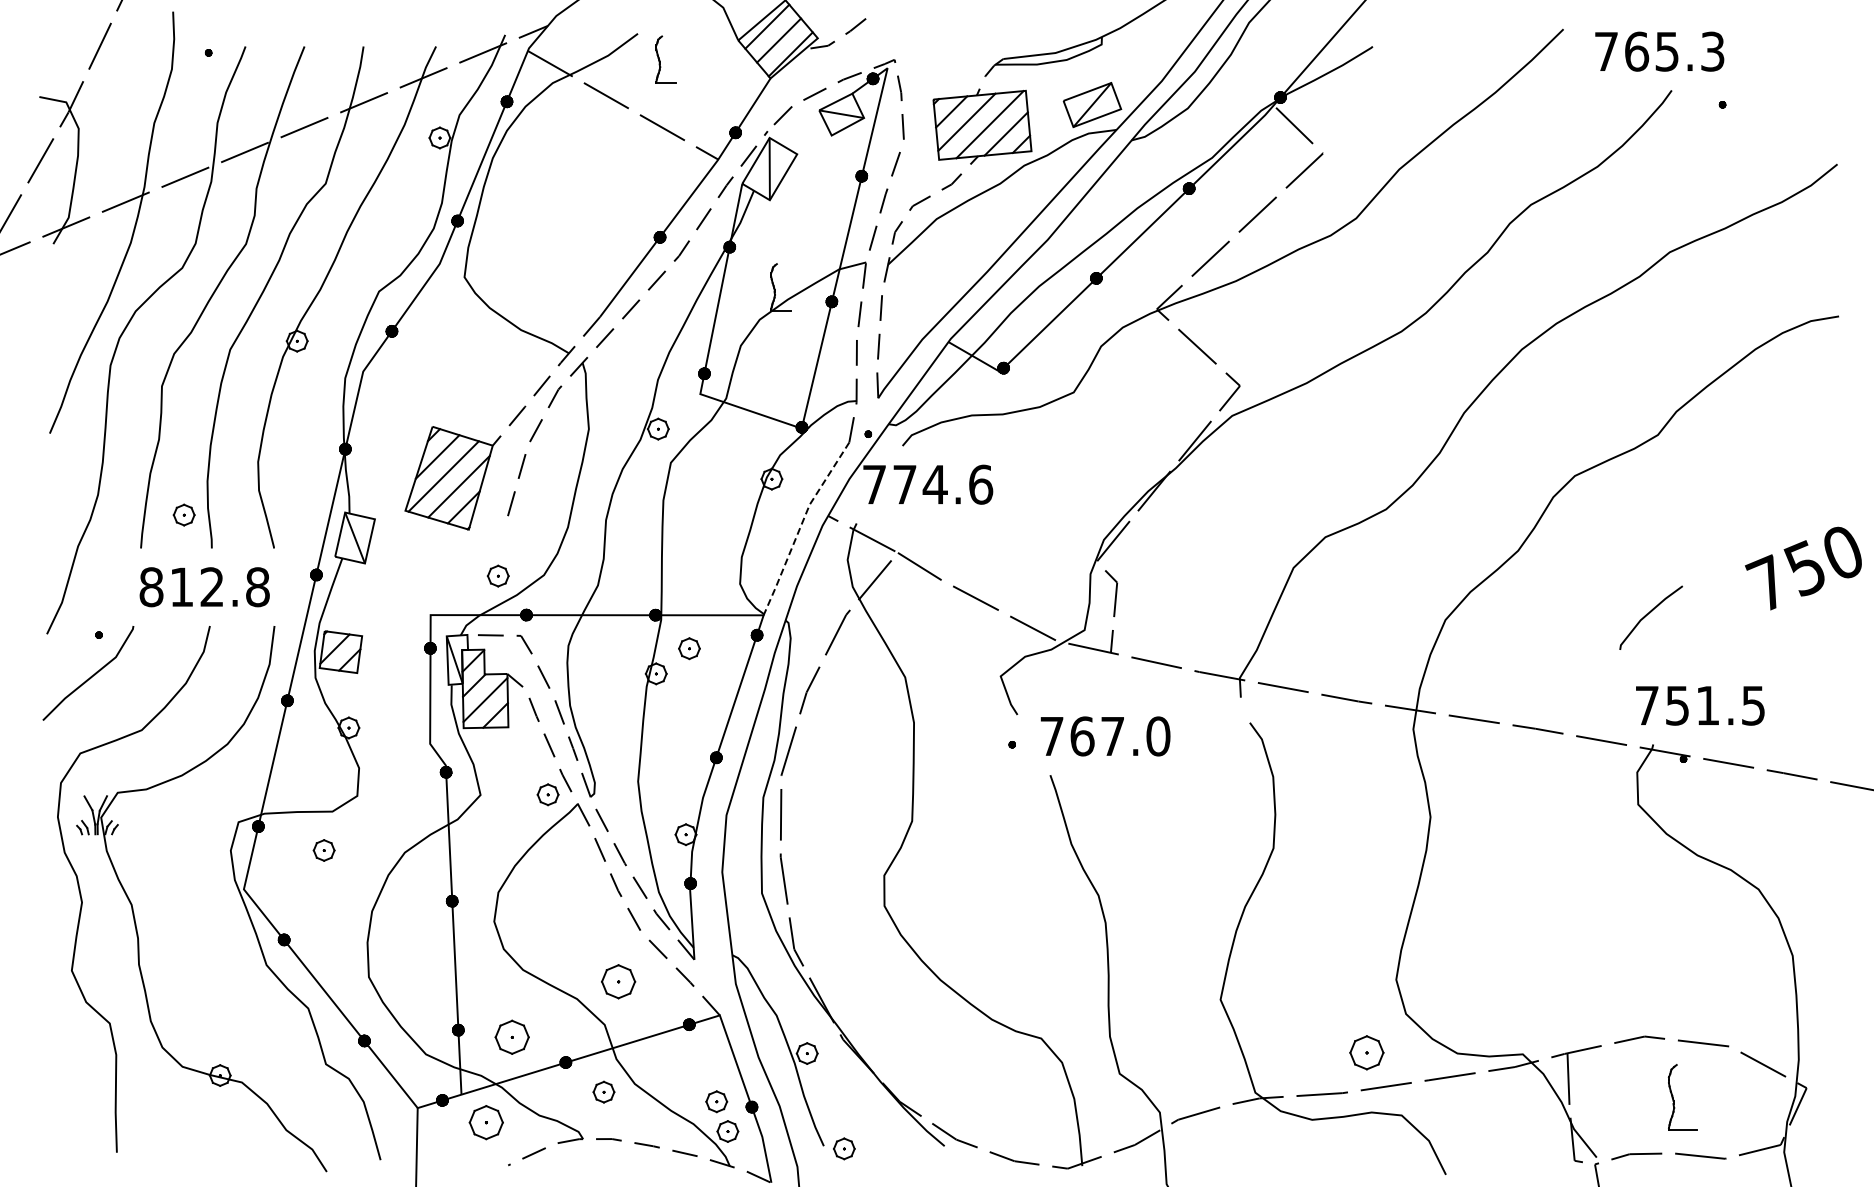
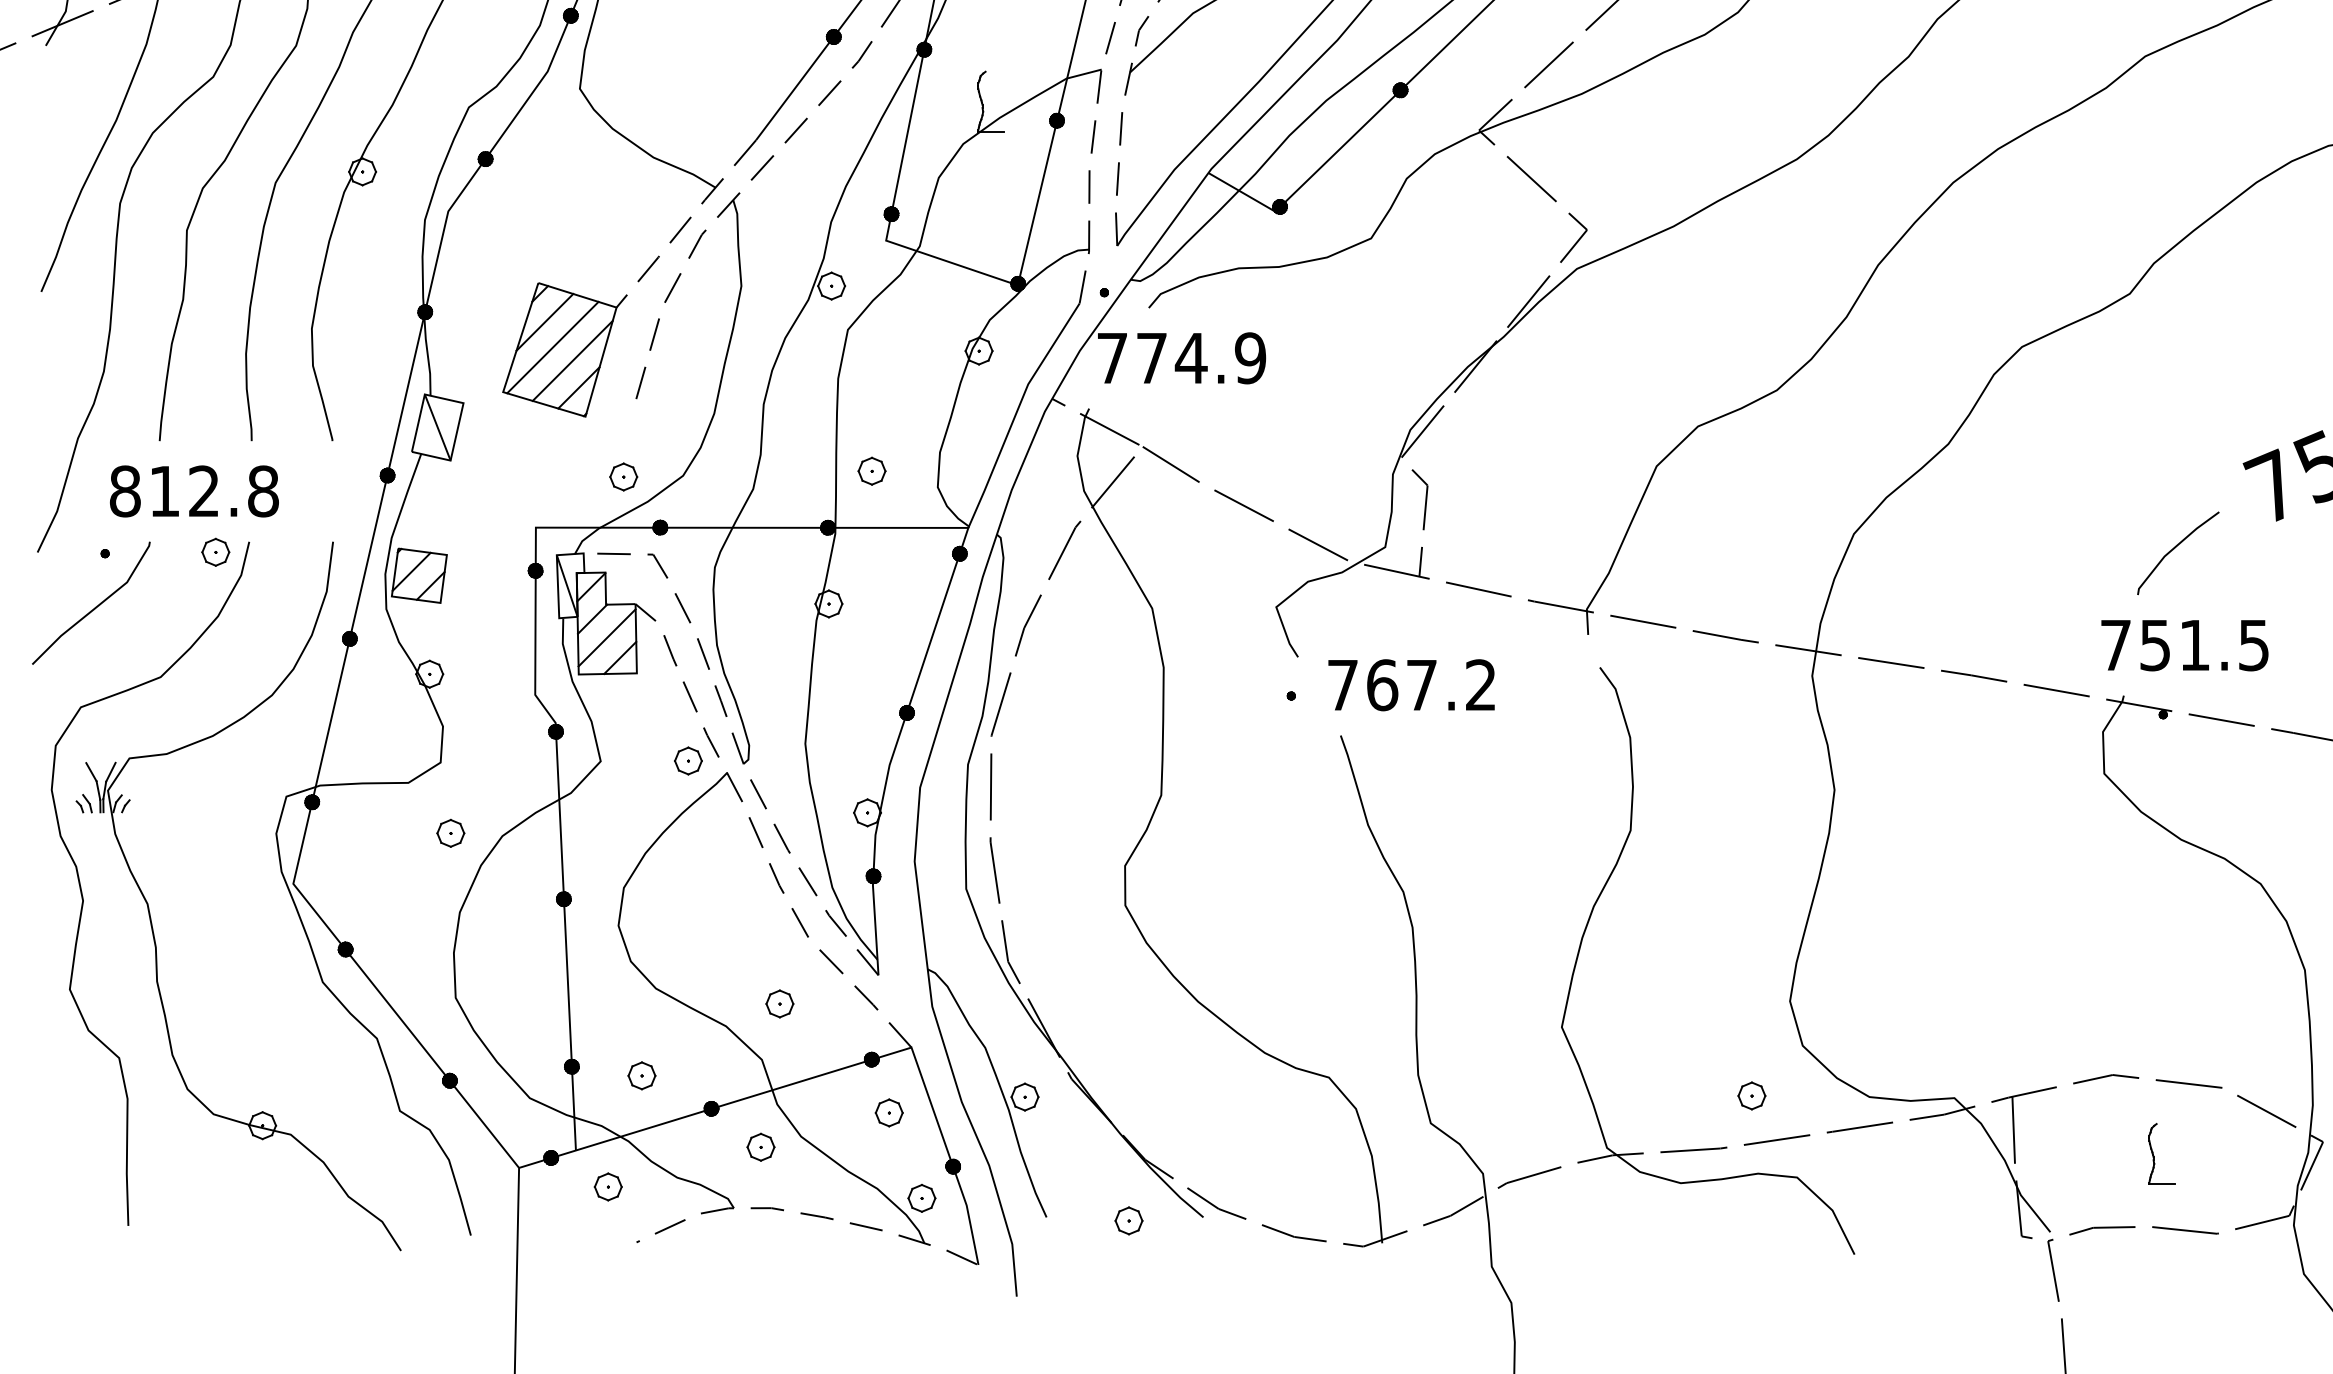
text: (980, 484) -> (1250, 358), 774.6 -> 774.9
part: (183, 514) -> (214, 551), moved
line: (800, 526) -> (1016, 412), dashed -> solid
text: (204, 587) -> (194, 491), moved
line: (1648, 614) -> (2174, 548), moved
part: (689, 648) -> (872, 471), moved
text: (1158, 736) -> (1481, 685), 767.0 -> 767.2
part: (323, 850) -> (449, 833), moved
part: (618, 981) -> (779, 1003), size x0.62
part: (512, 1036) -> (642, 1074), size x0.62
part: (1366, 1052) -> (1751, 1095), size x0.62
part: (1682, 1097) -> (2161, 1154), size x0.71
part: (716, 1101) -> (888, 1112), moved
part: (486, 1122) -> (608, 1186), size x0.62
part: (844, 1148) -> (1129, 1220), moved

